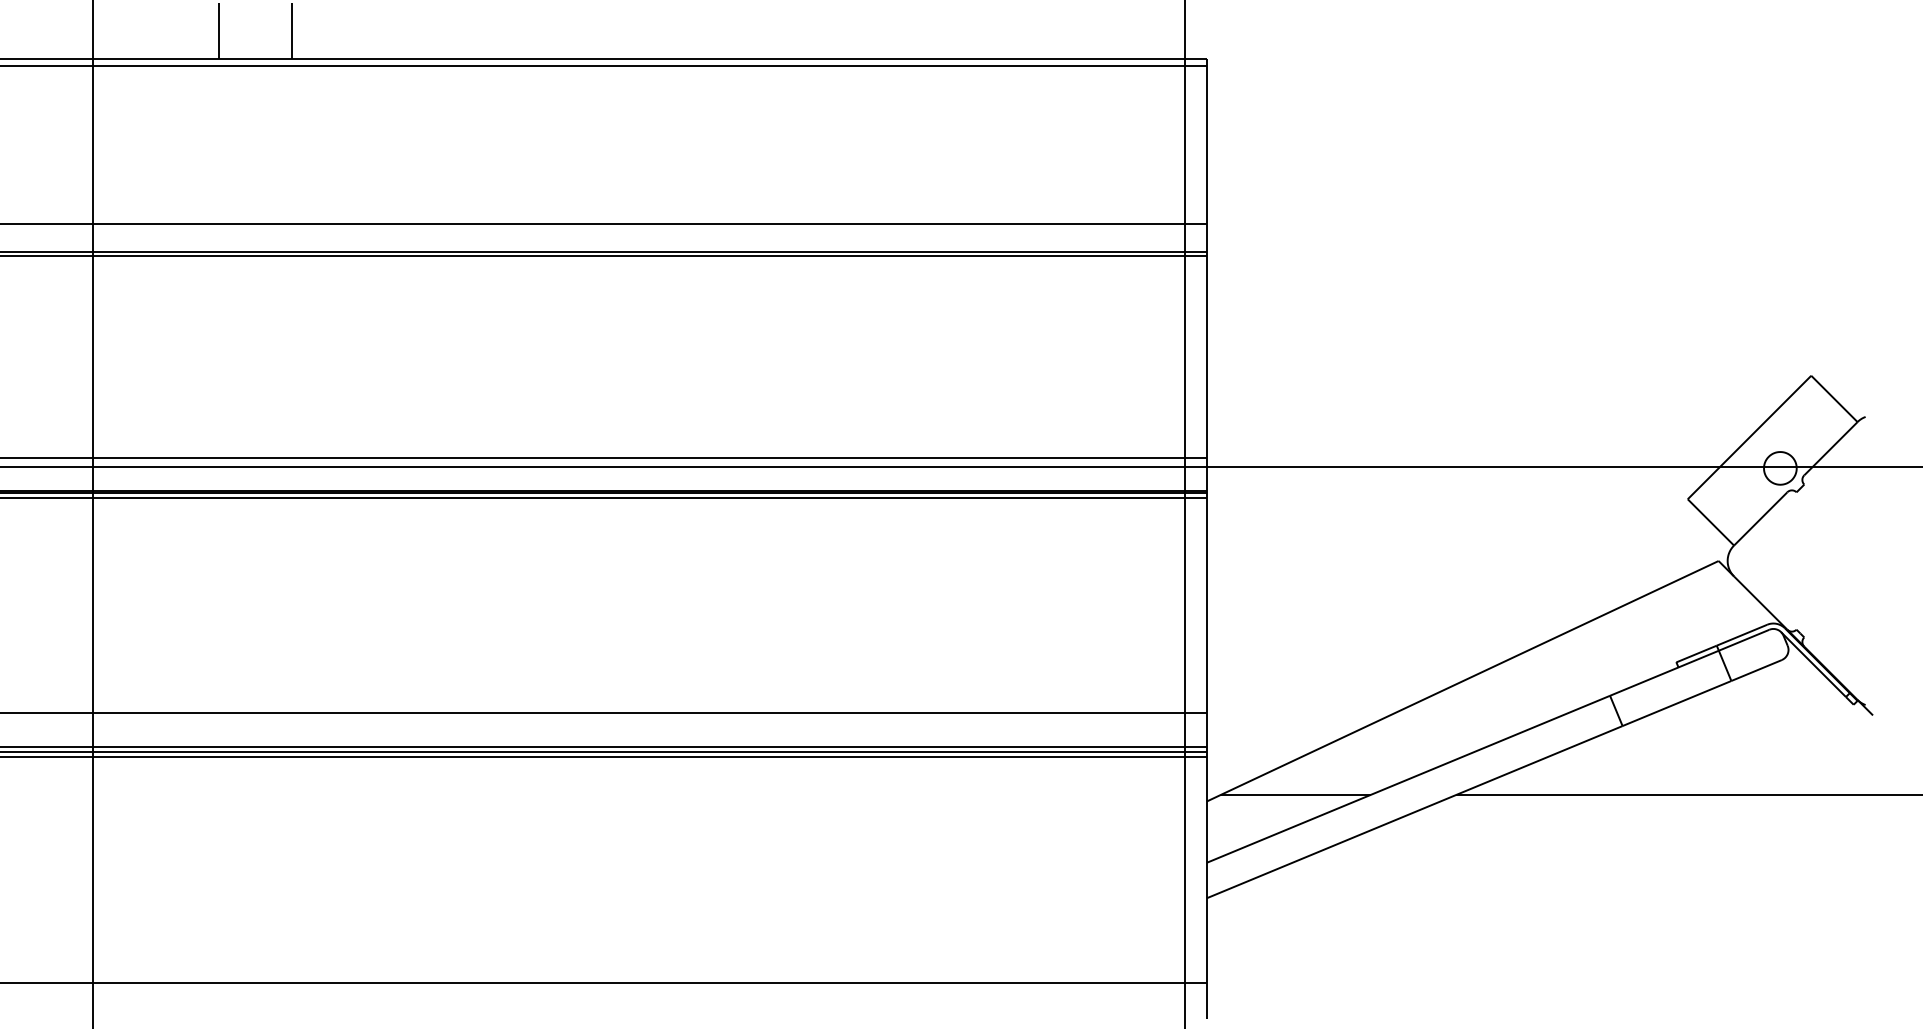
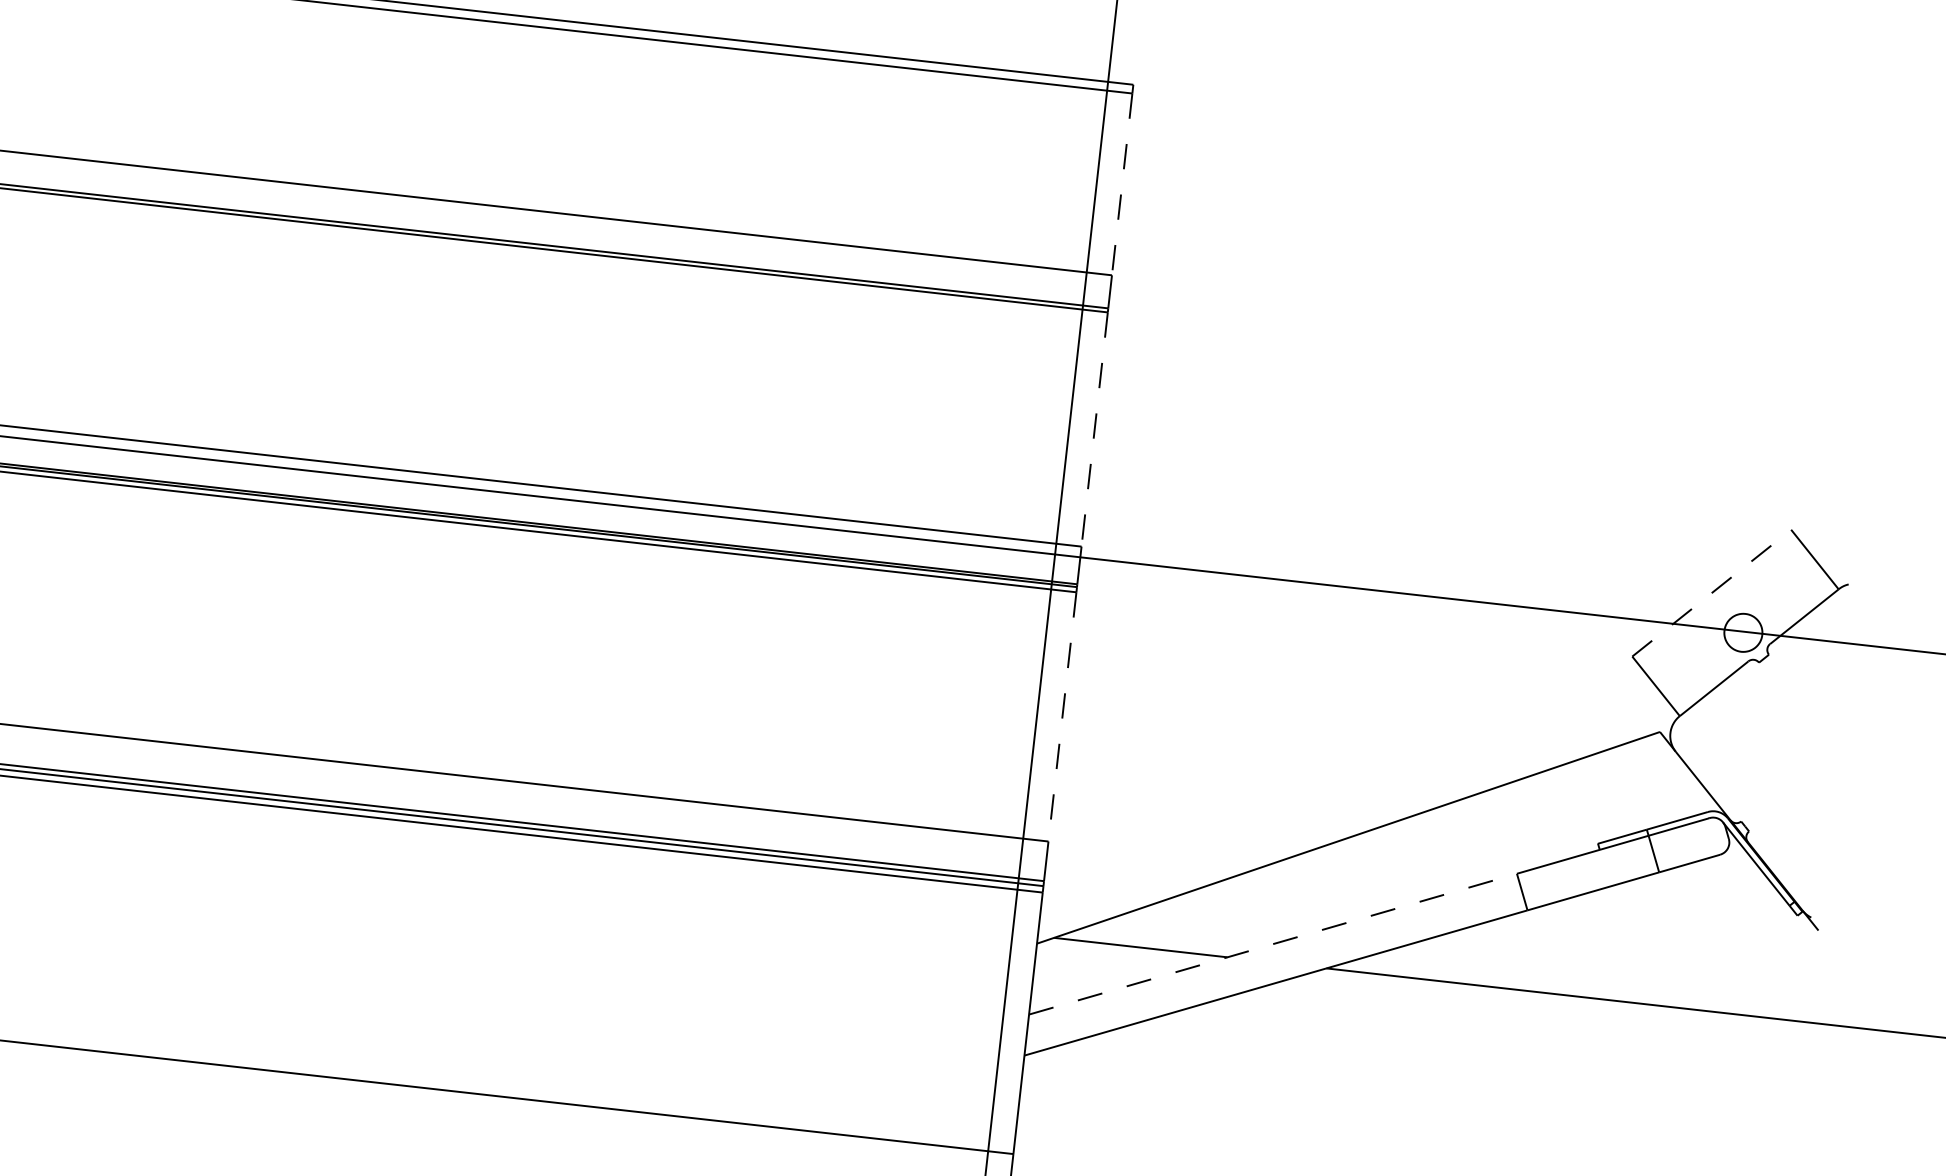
line: (1206, 144) -> (1121, 183), solid -> dashed
line: (1206, 357) -> (1094, 430), solid -> dashed
line: (1749, 437) -> (1711, 593), solid -> dashed
line: (1206, 605) -> (1061, 716), solid -> dashed
line: (1408, 779) -> (1272, 944), solid -> dashed

